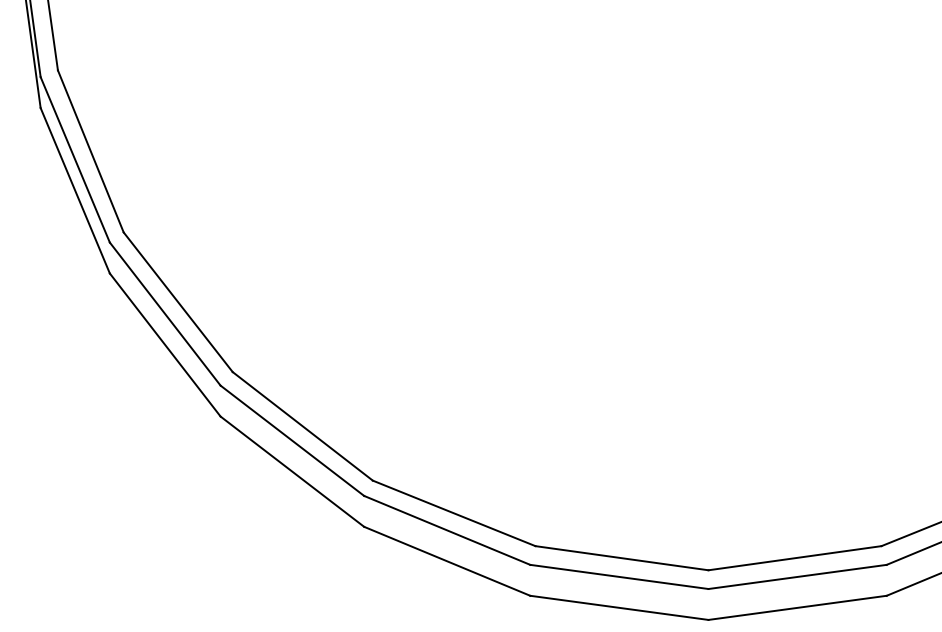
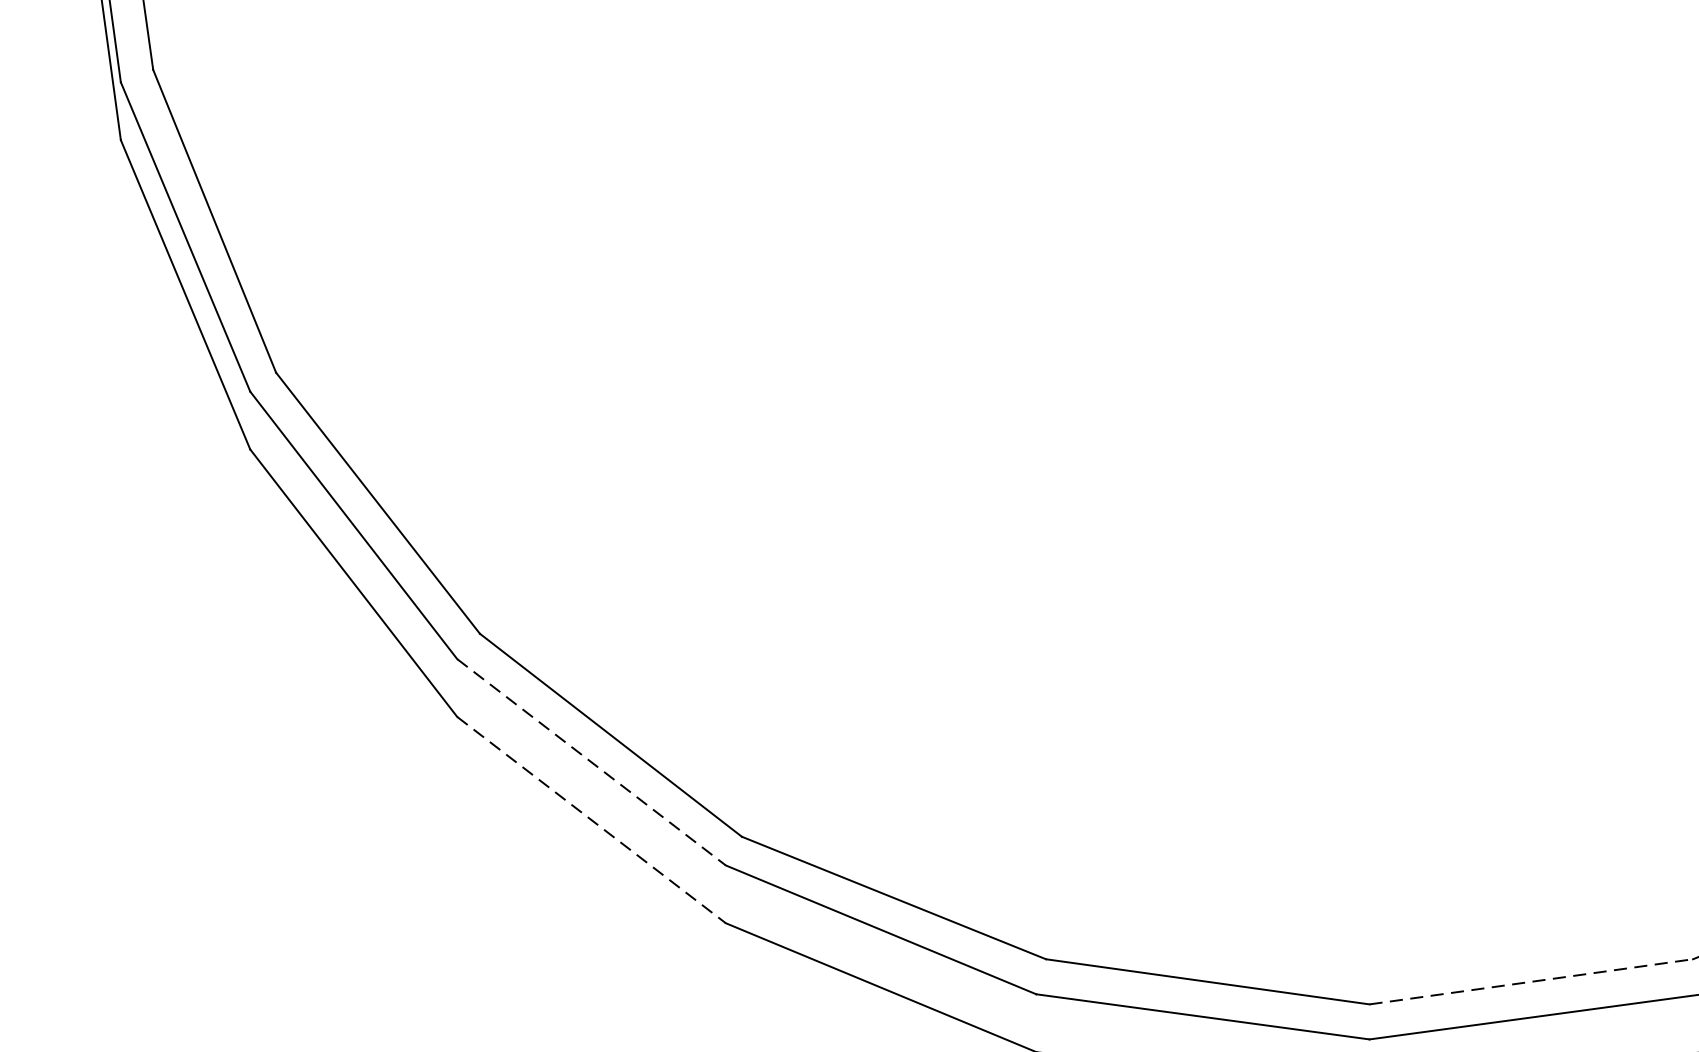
line: (292, 440) -> (591, 761), solid -> dashed
line: (292, 471) -> (591, 819), solid -> dashed
line: (795, 558) -> (1532, 982), solid -> dashed

